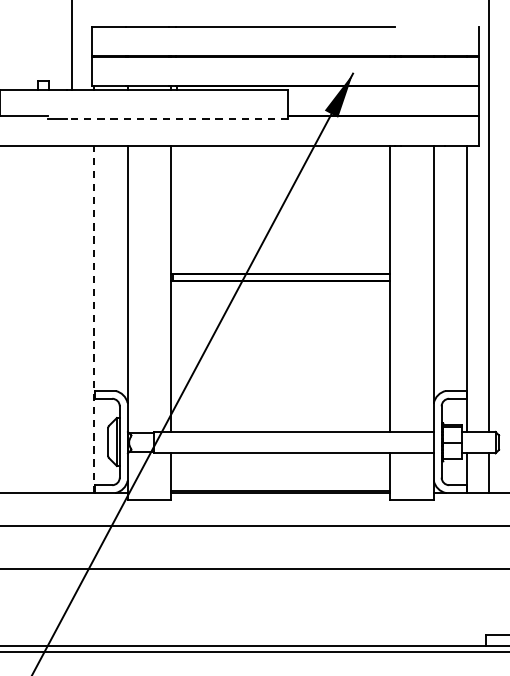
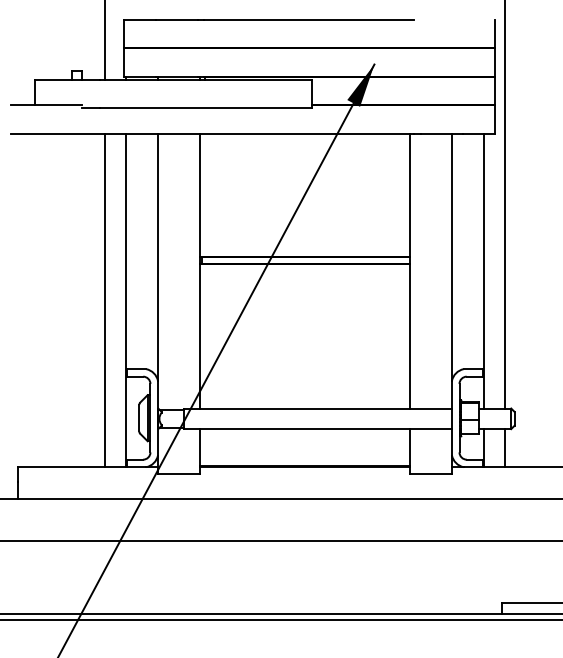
line: (177, 119) -> (205, 108), dashed -> solid
line: (71, 319) -> (104, 300), added
line: (93, 319) -> (125, 300), dashed -> solid

